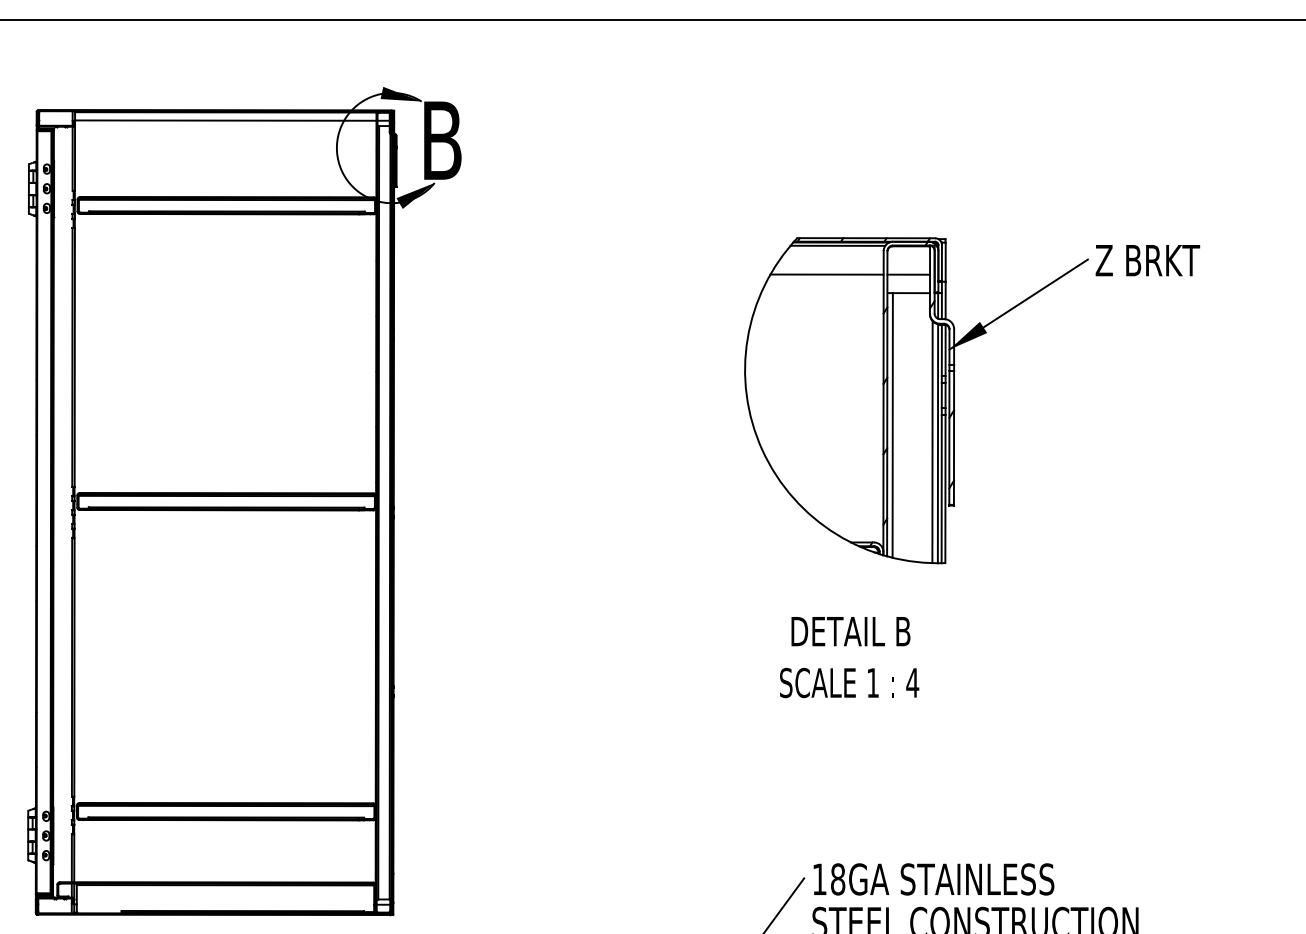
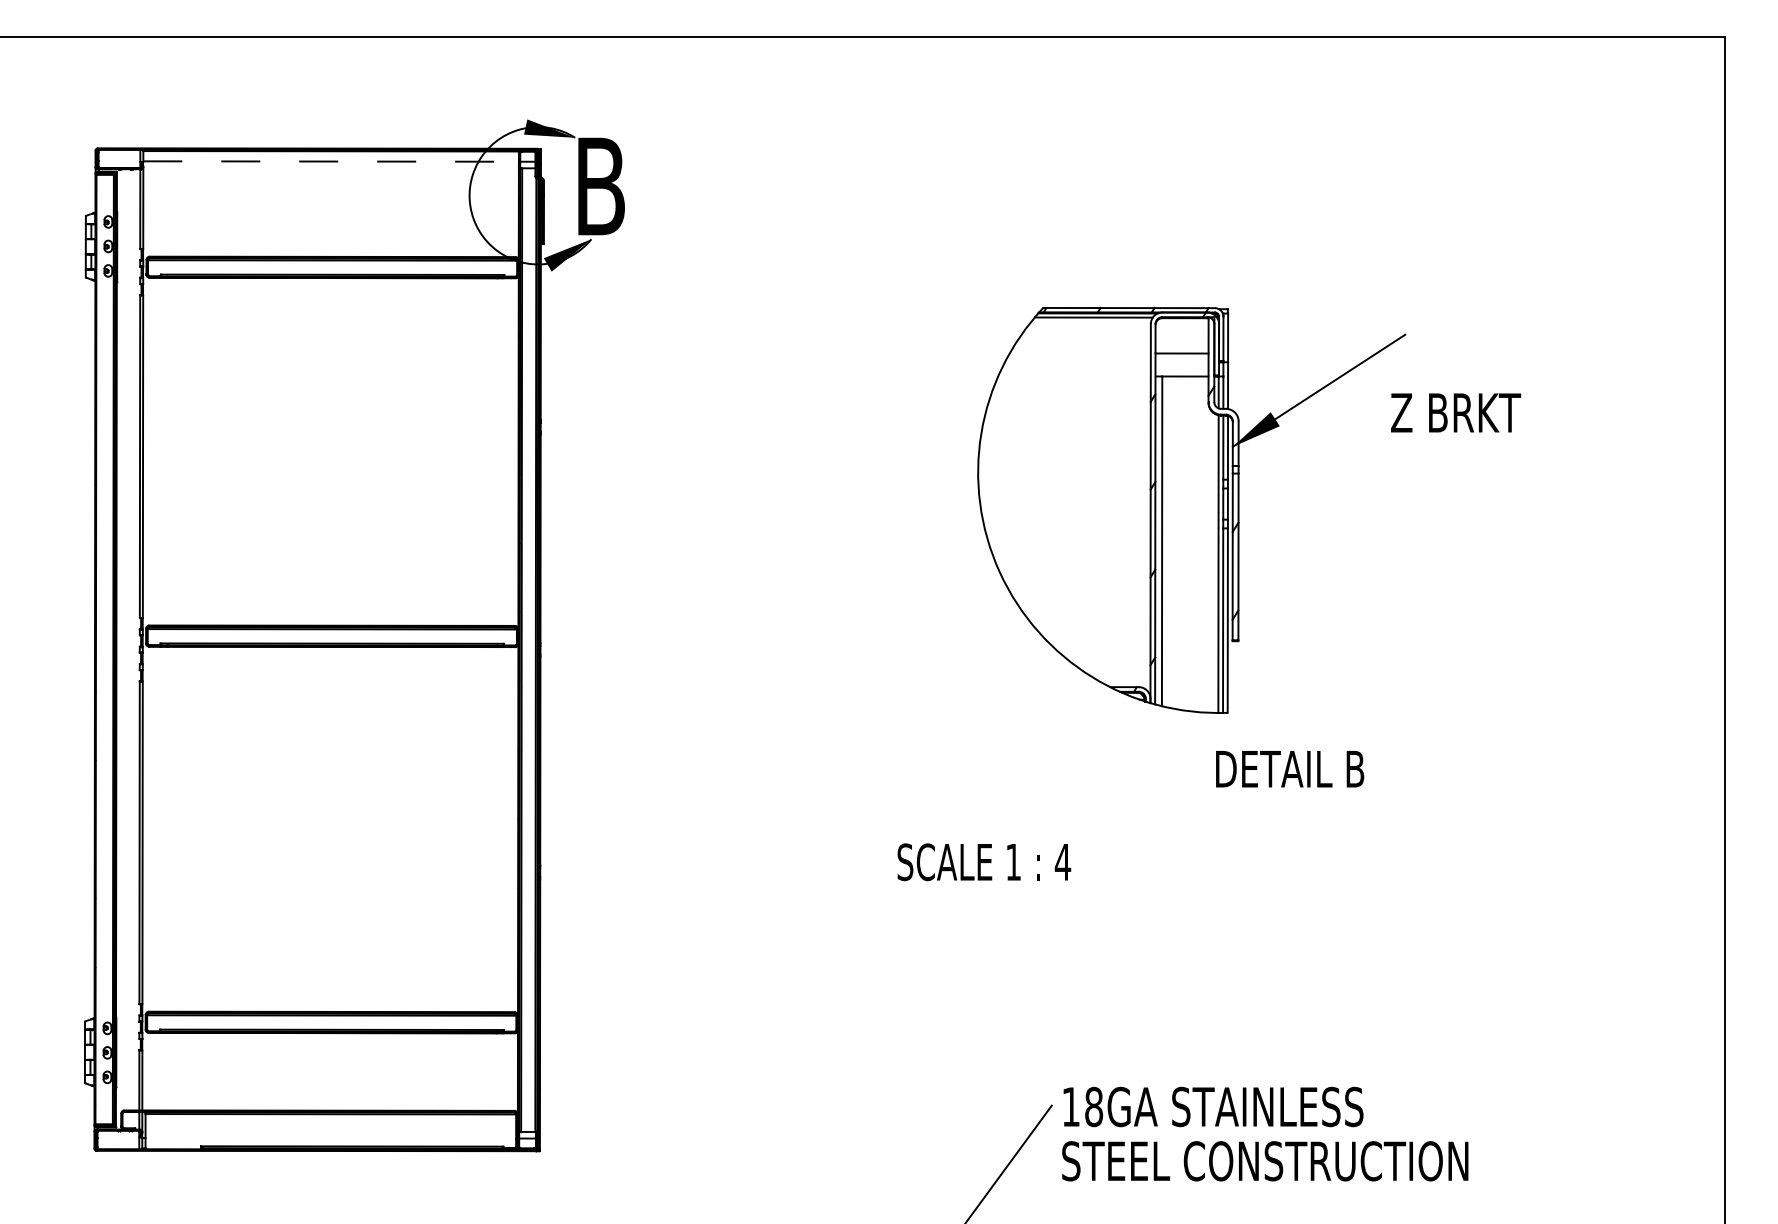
line: (226, 120) -> (331, 161), solid -> dashed
text: (1148, 260) -> (1456, 412), moved
line: (826, 274) -> (1079, 353), removed
line: (932, 441) -> (1211, 561), removed
text: (851, 631) -> (1290, 769), moved
text: (849, 683) -> (984, 862), moved

